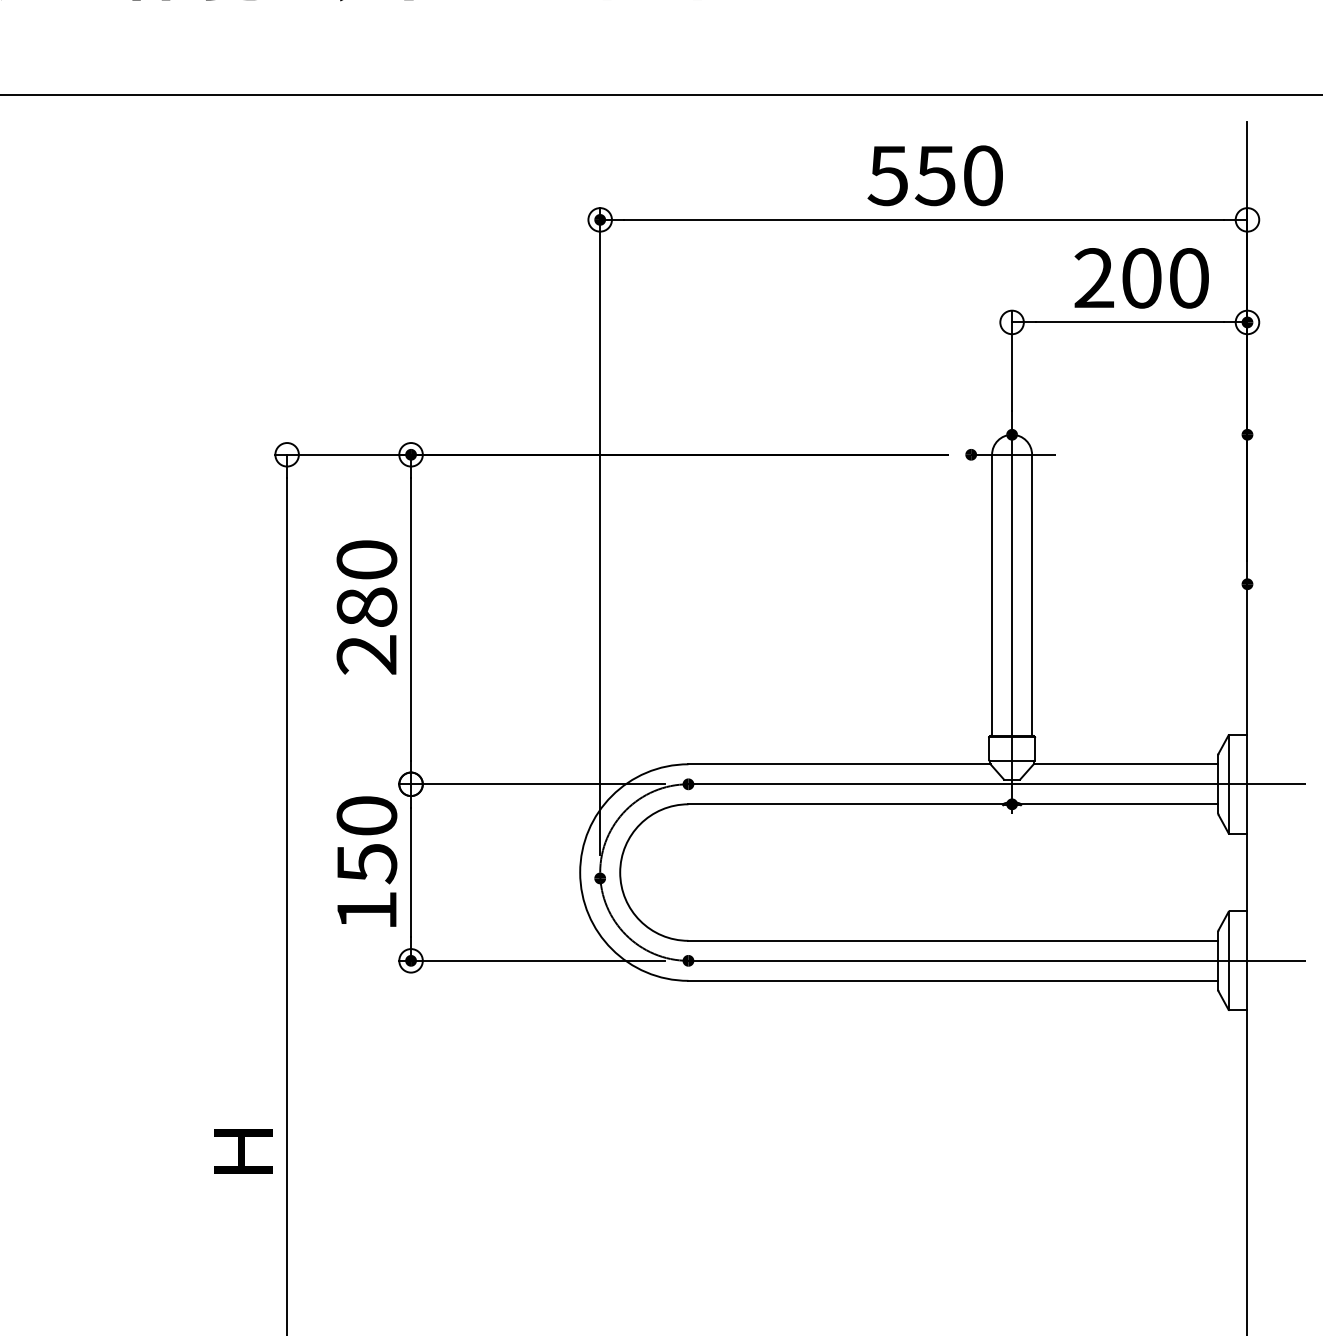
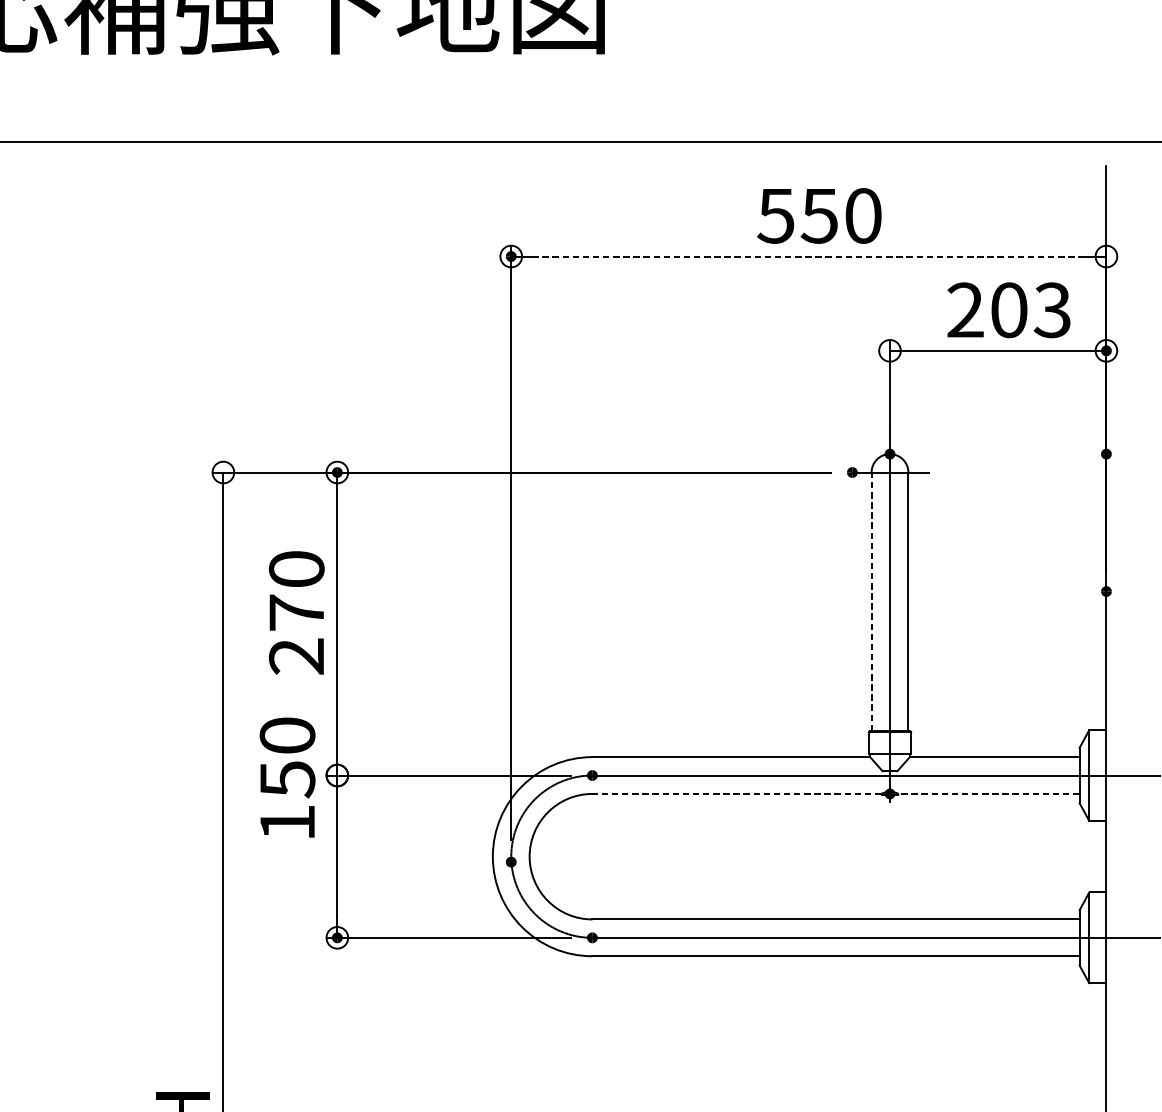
line: (923, 219) -> (808, 256), solid -> dashed
text: (1188, 278) -> (1052, 310), 200 -> 203
line: (992, 595) -> (871, 601), solid -> dashed
text: (366, 606) -> (296, 612), 280 -> 270
line: (845, 804) -> (736, 794), solid -> dashed
line: (1119, 804) -> (988, 794), solid -> dashed
text: (366, 861) -> (287, 777), moved

